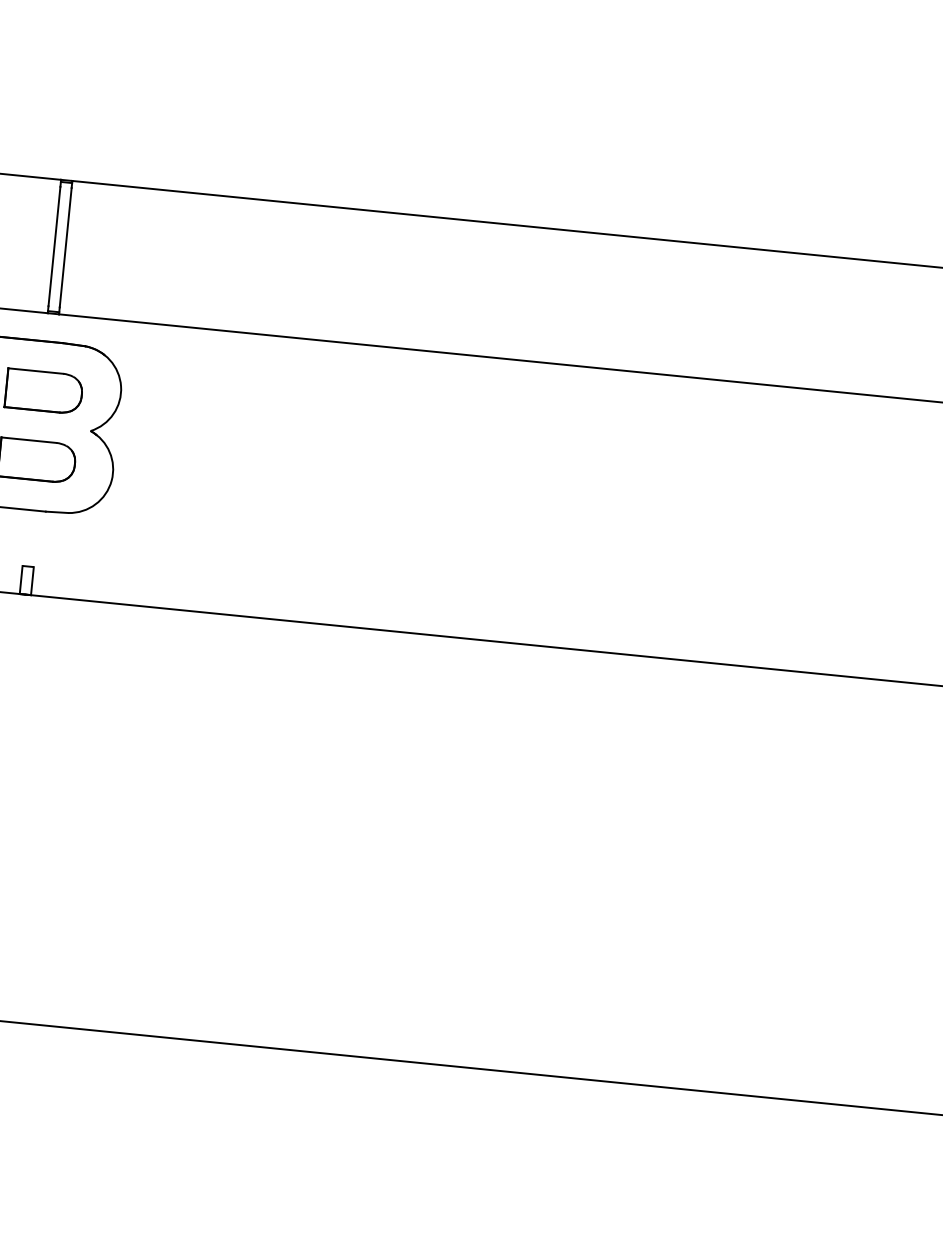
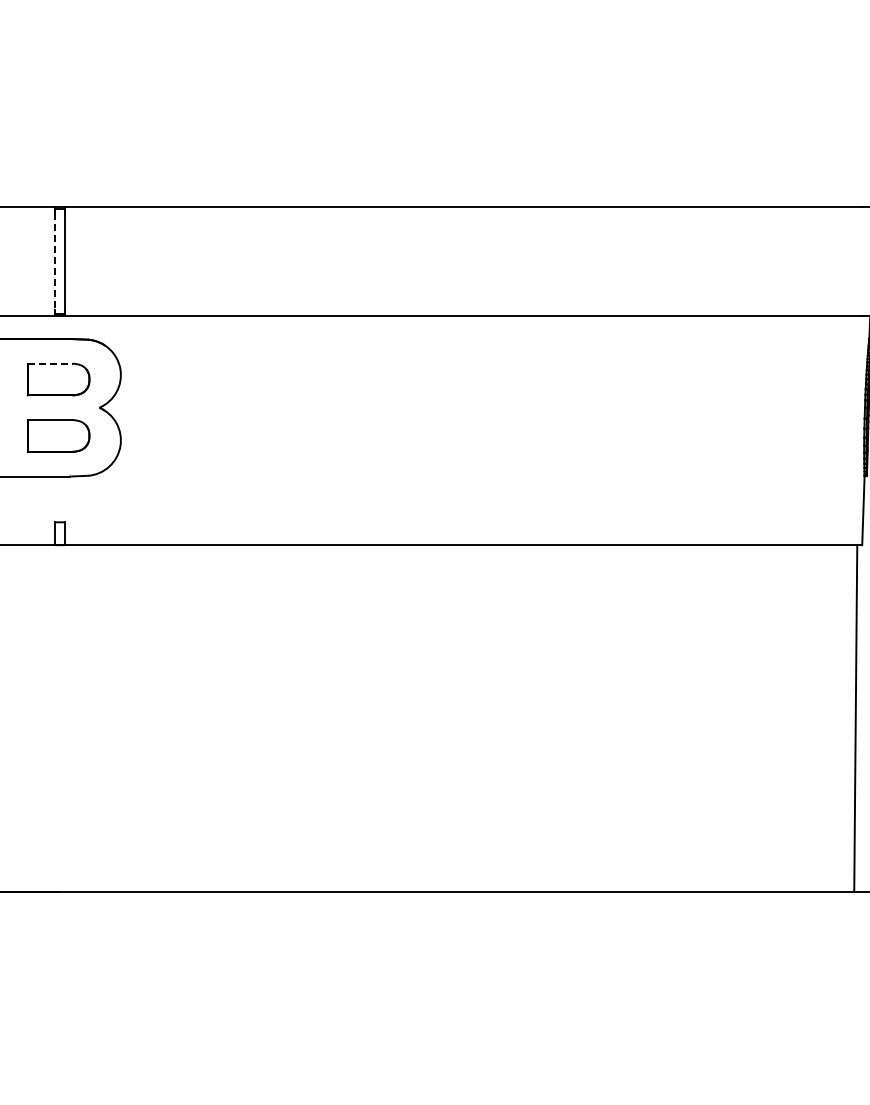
line: (54, 246) -> (55, 261), solid -> dashed
line: (36, 370) -> (50, 363), solid -> dashed

